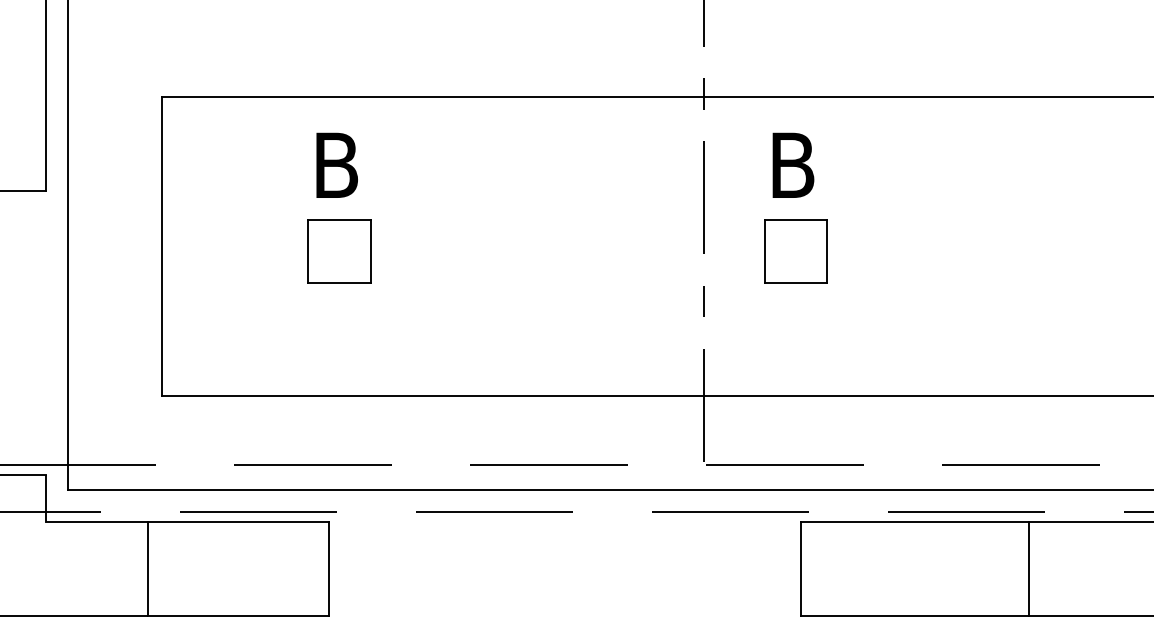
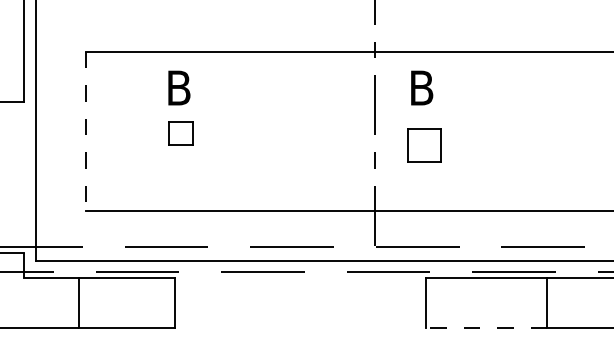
line: (162, 247) -> (86, 131), solid -> dashed
part: (339, 250) -> (180, 133), size x0.7
part: (795, 250) -> (424, 145), moved
line: (914, 615) -> (486, 327), solid -> dashed

